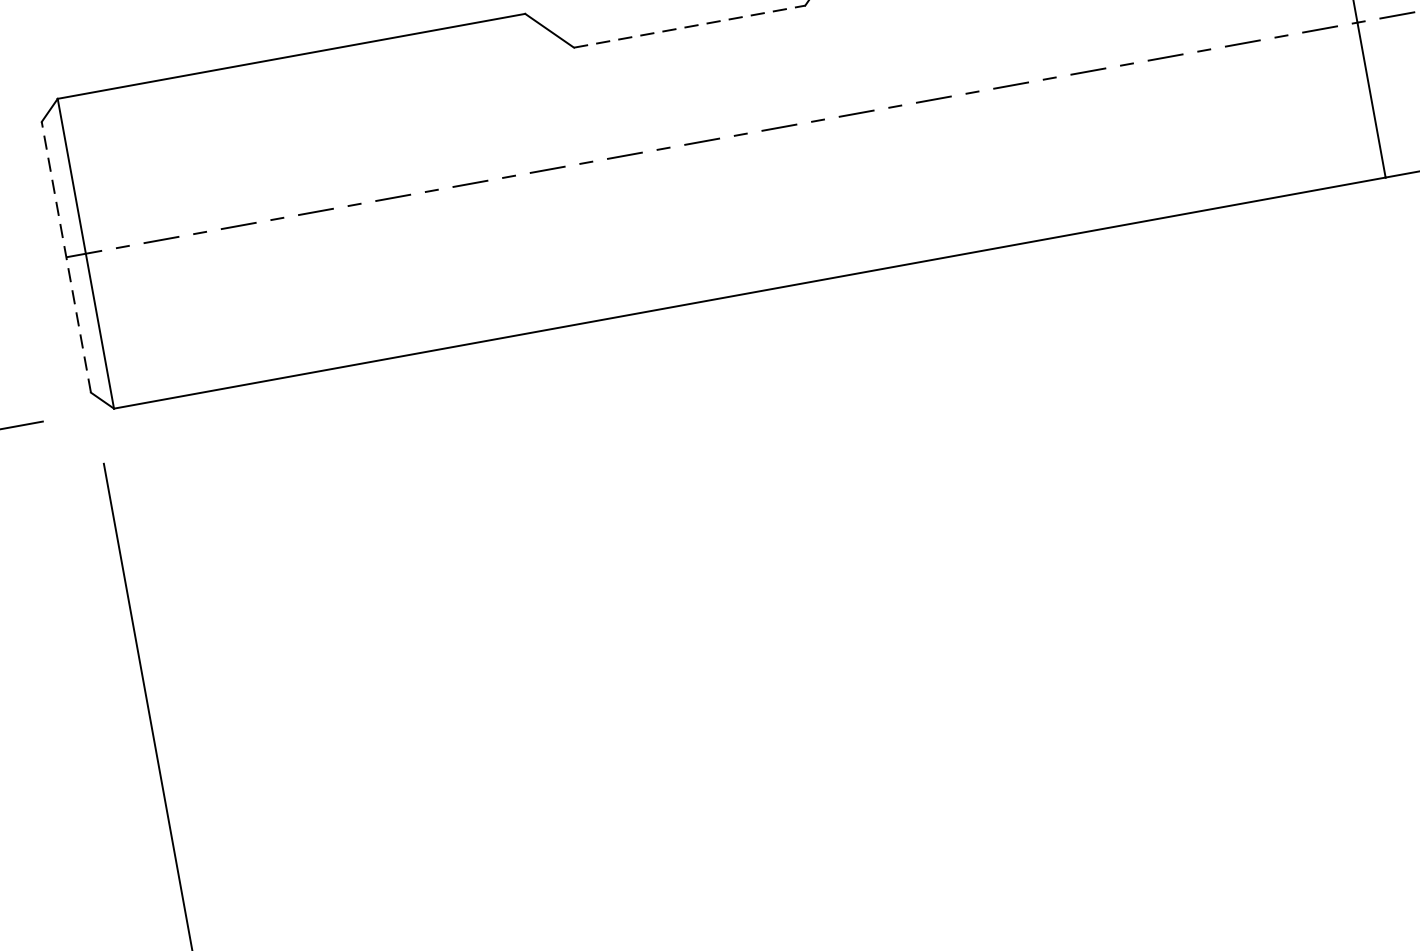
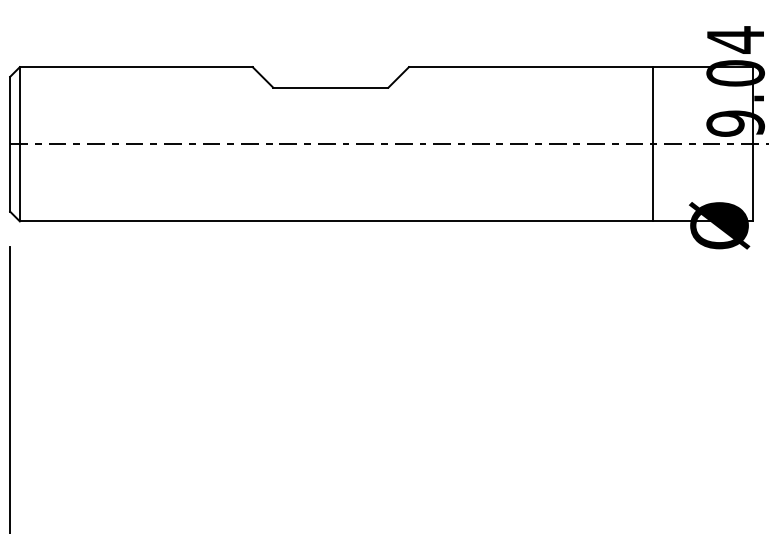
line: (688, 26) -> (330, 87), dashed -> solid
line: (66, 255) -> (10, 143), dashed -> solid

